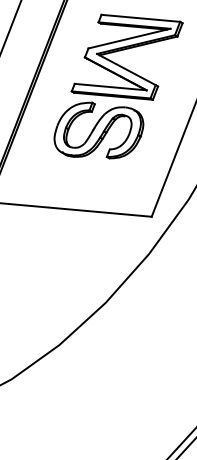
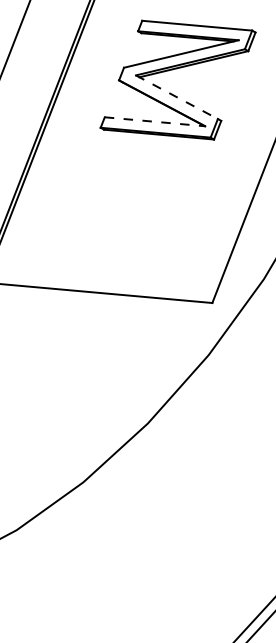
line: (126, 69) -> (177, 97), solid -> dashed
line: (111, 86) -> (155, 121), solid -> dashed
part: (98, 130) -> (138, 182), removed

